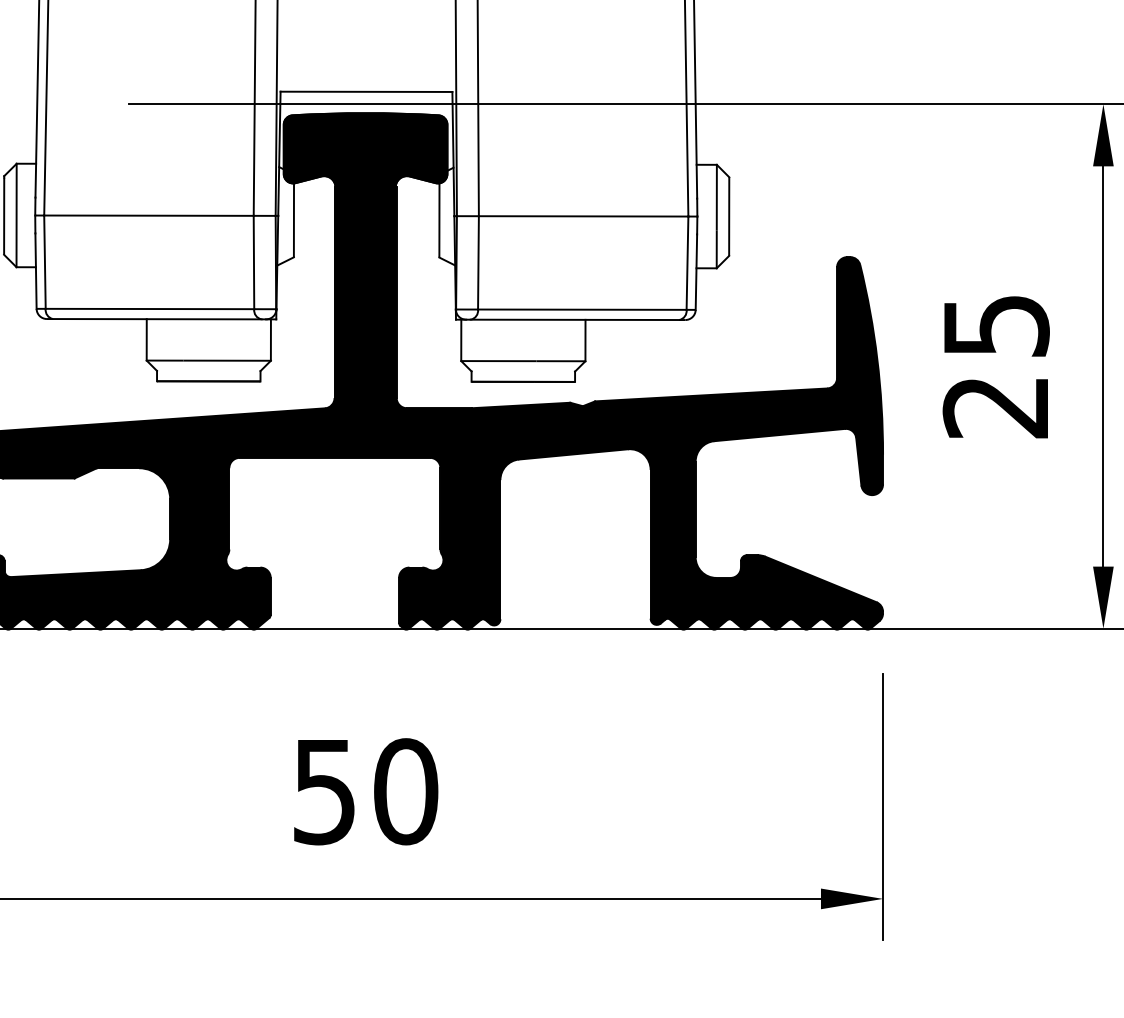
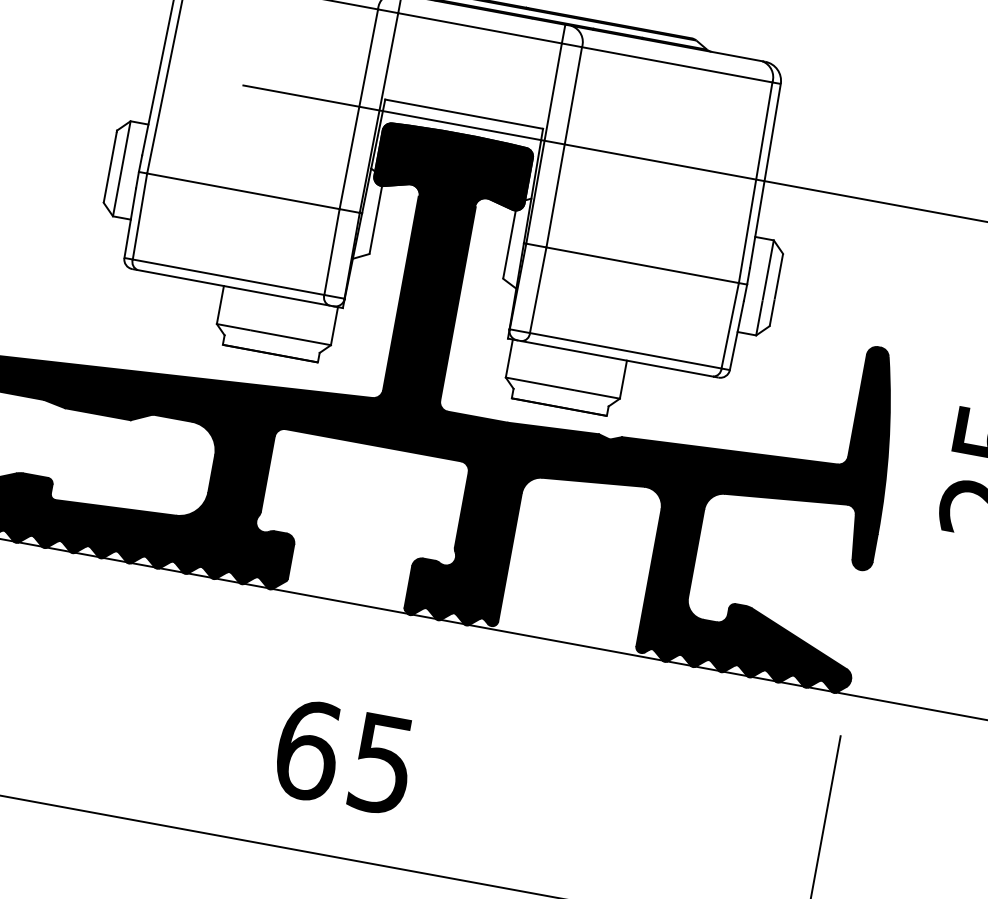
text: (365, 791) -> (345, 756), 50 -> 65

